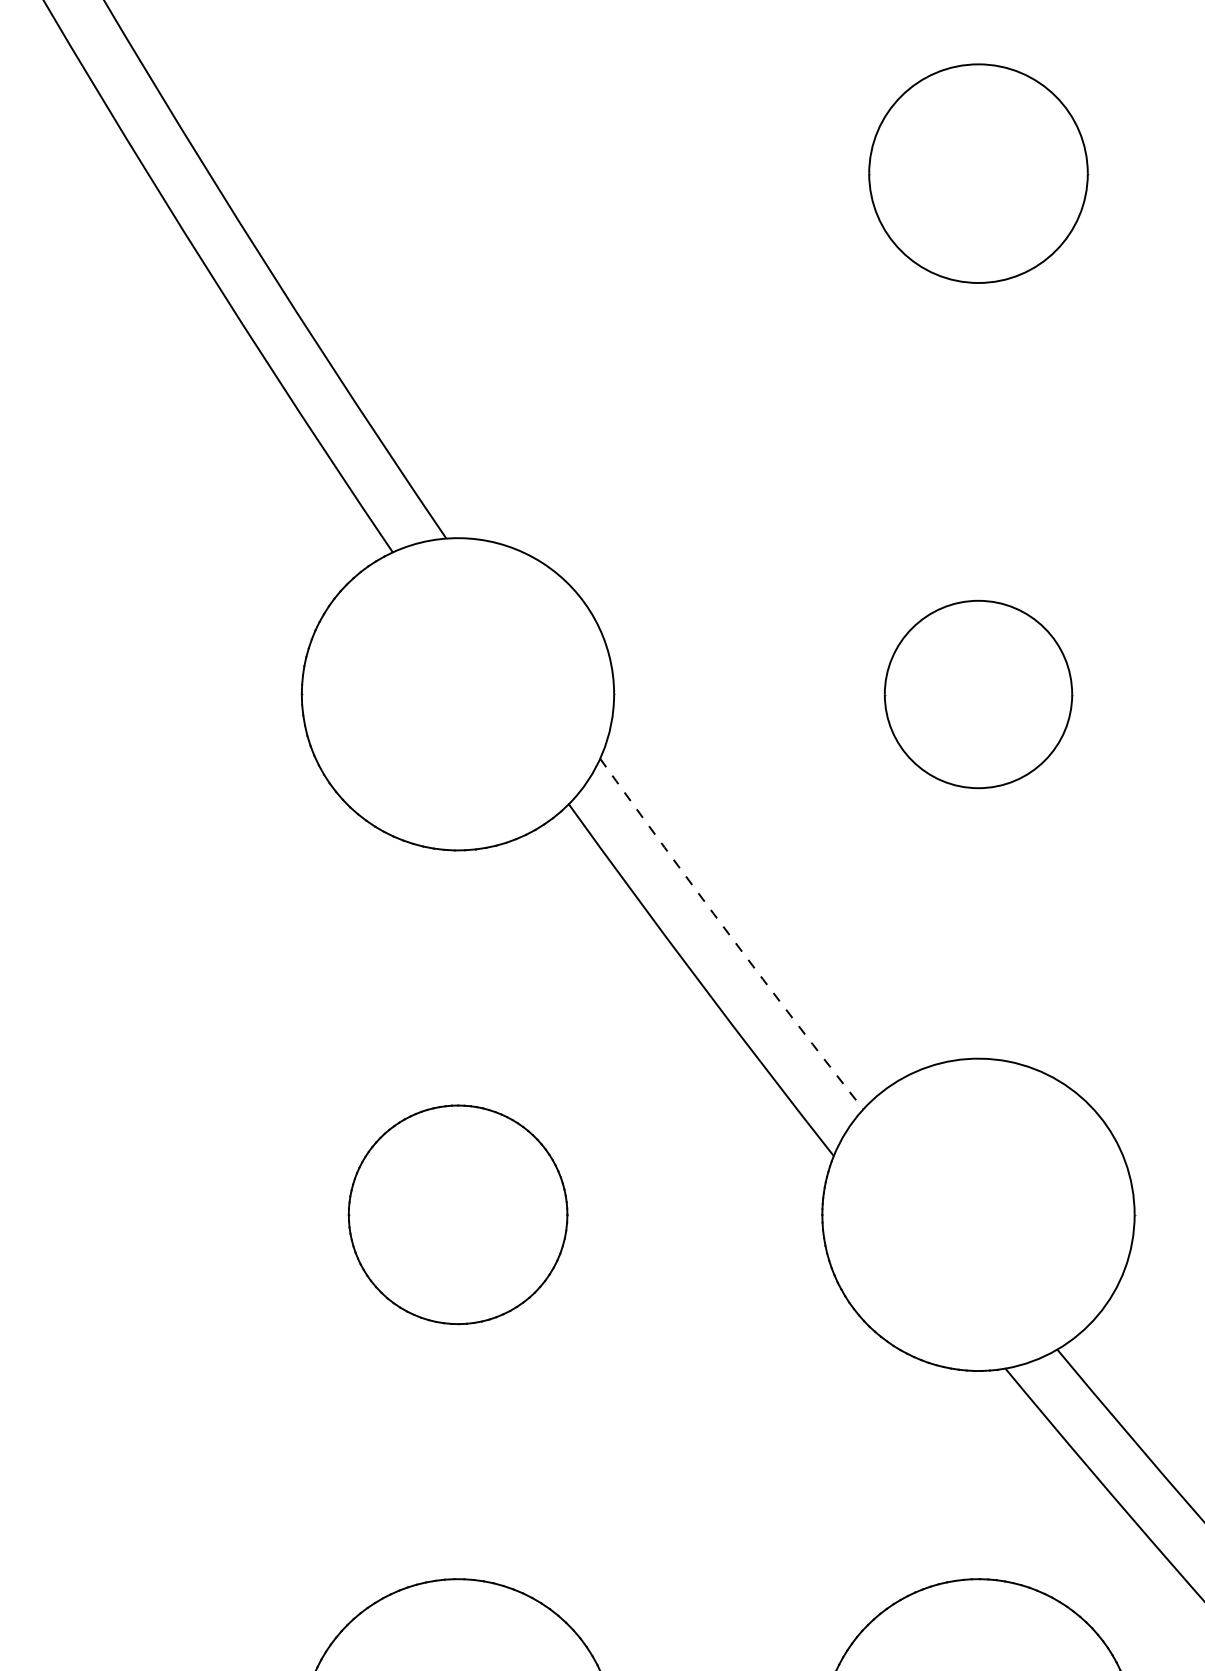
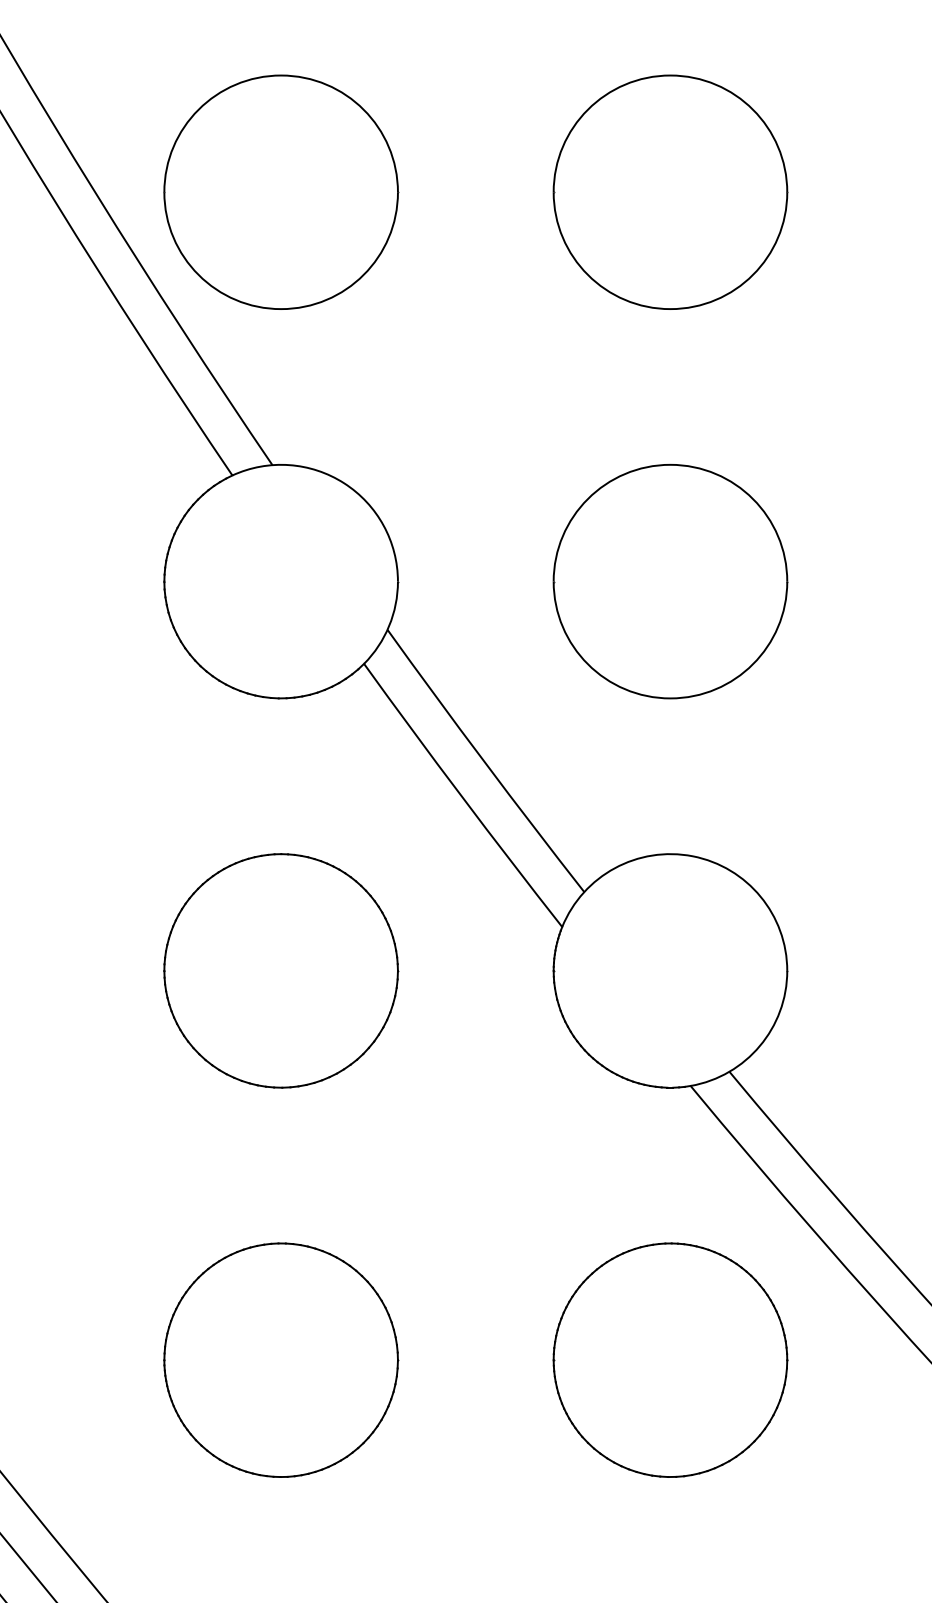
part: (458, 172) -> (281, 191), added
part: (978, 172) -> (670, 191), size x1.43
part: (978, 694) -> (670, 581), size x1.67
arc: (729, 934) -> (484, 761), dashed -> solid
part: (458, 1214) -> (281, 970), size x1.43

